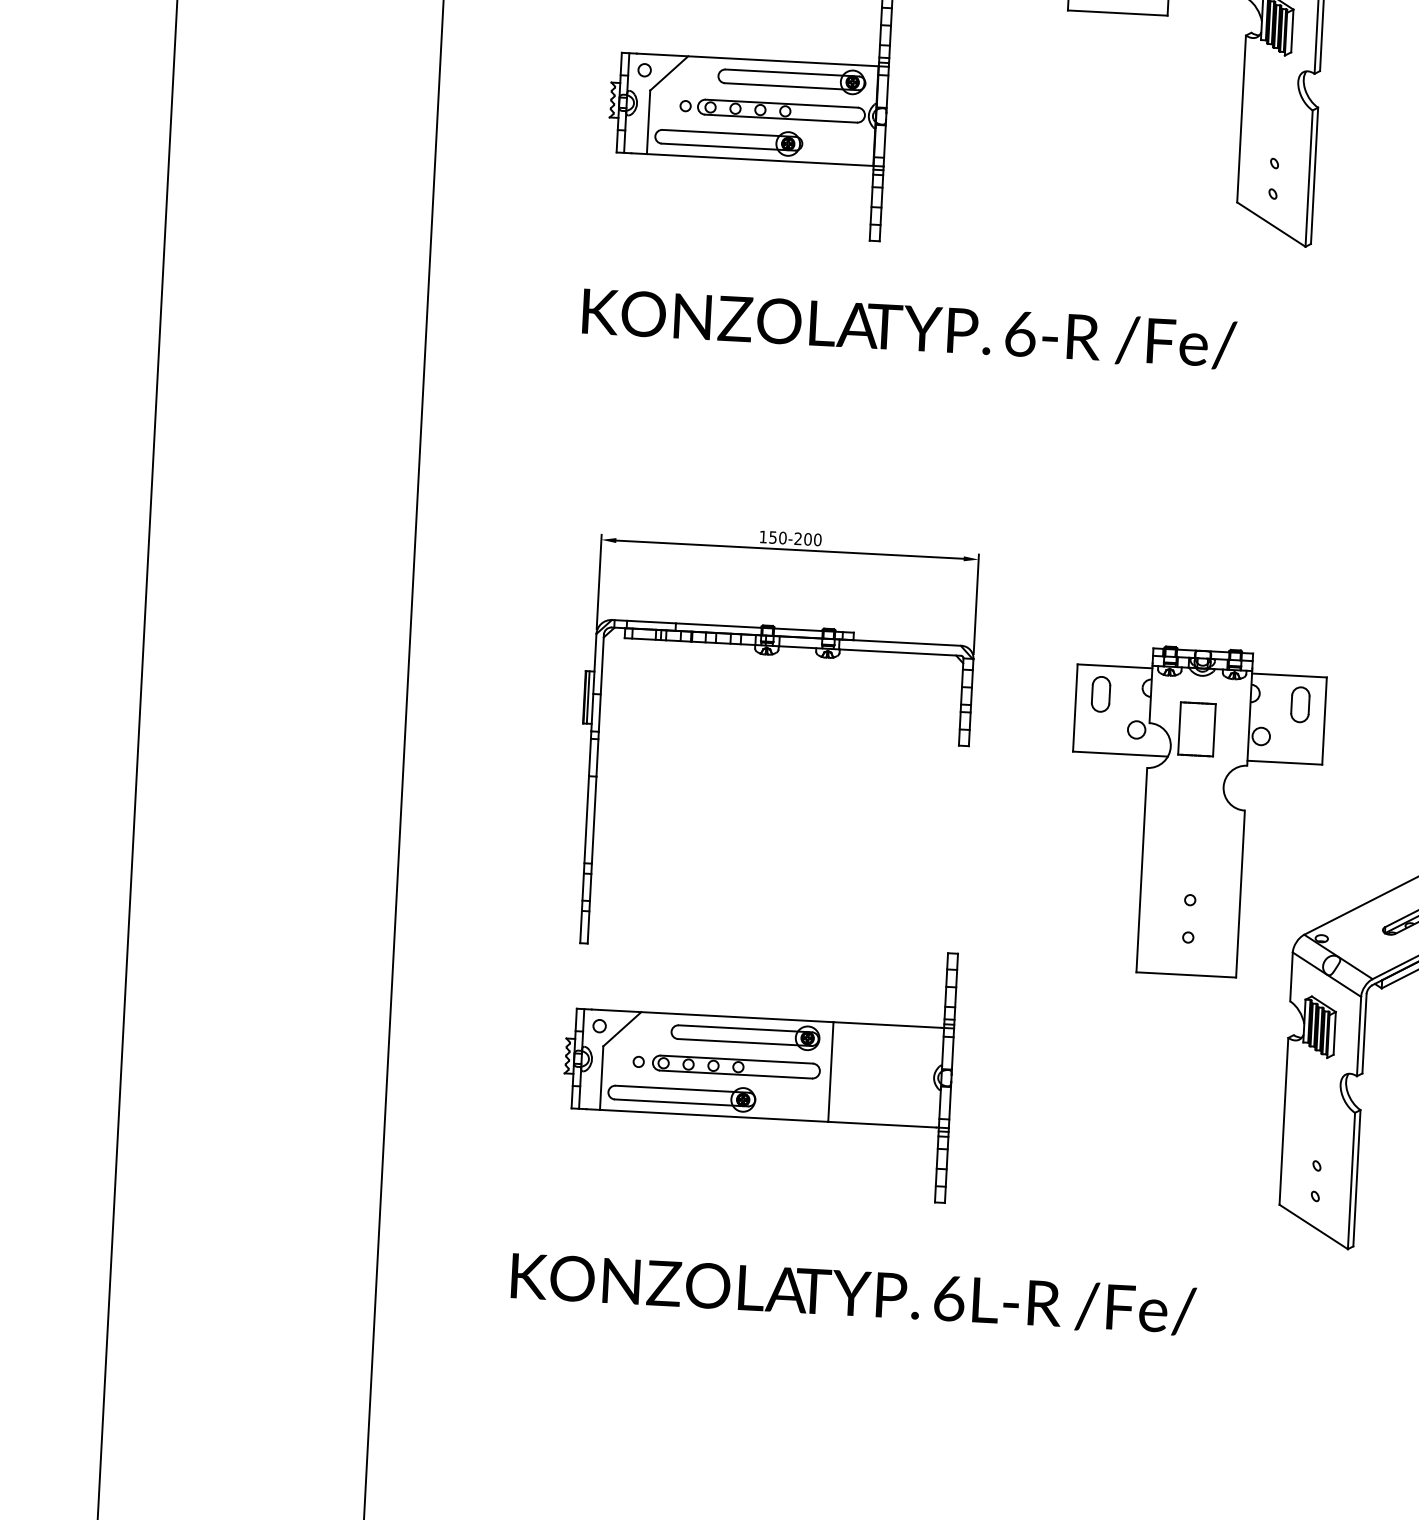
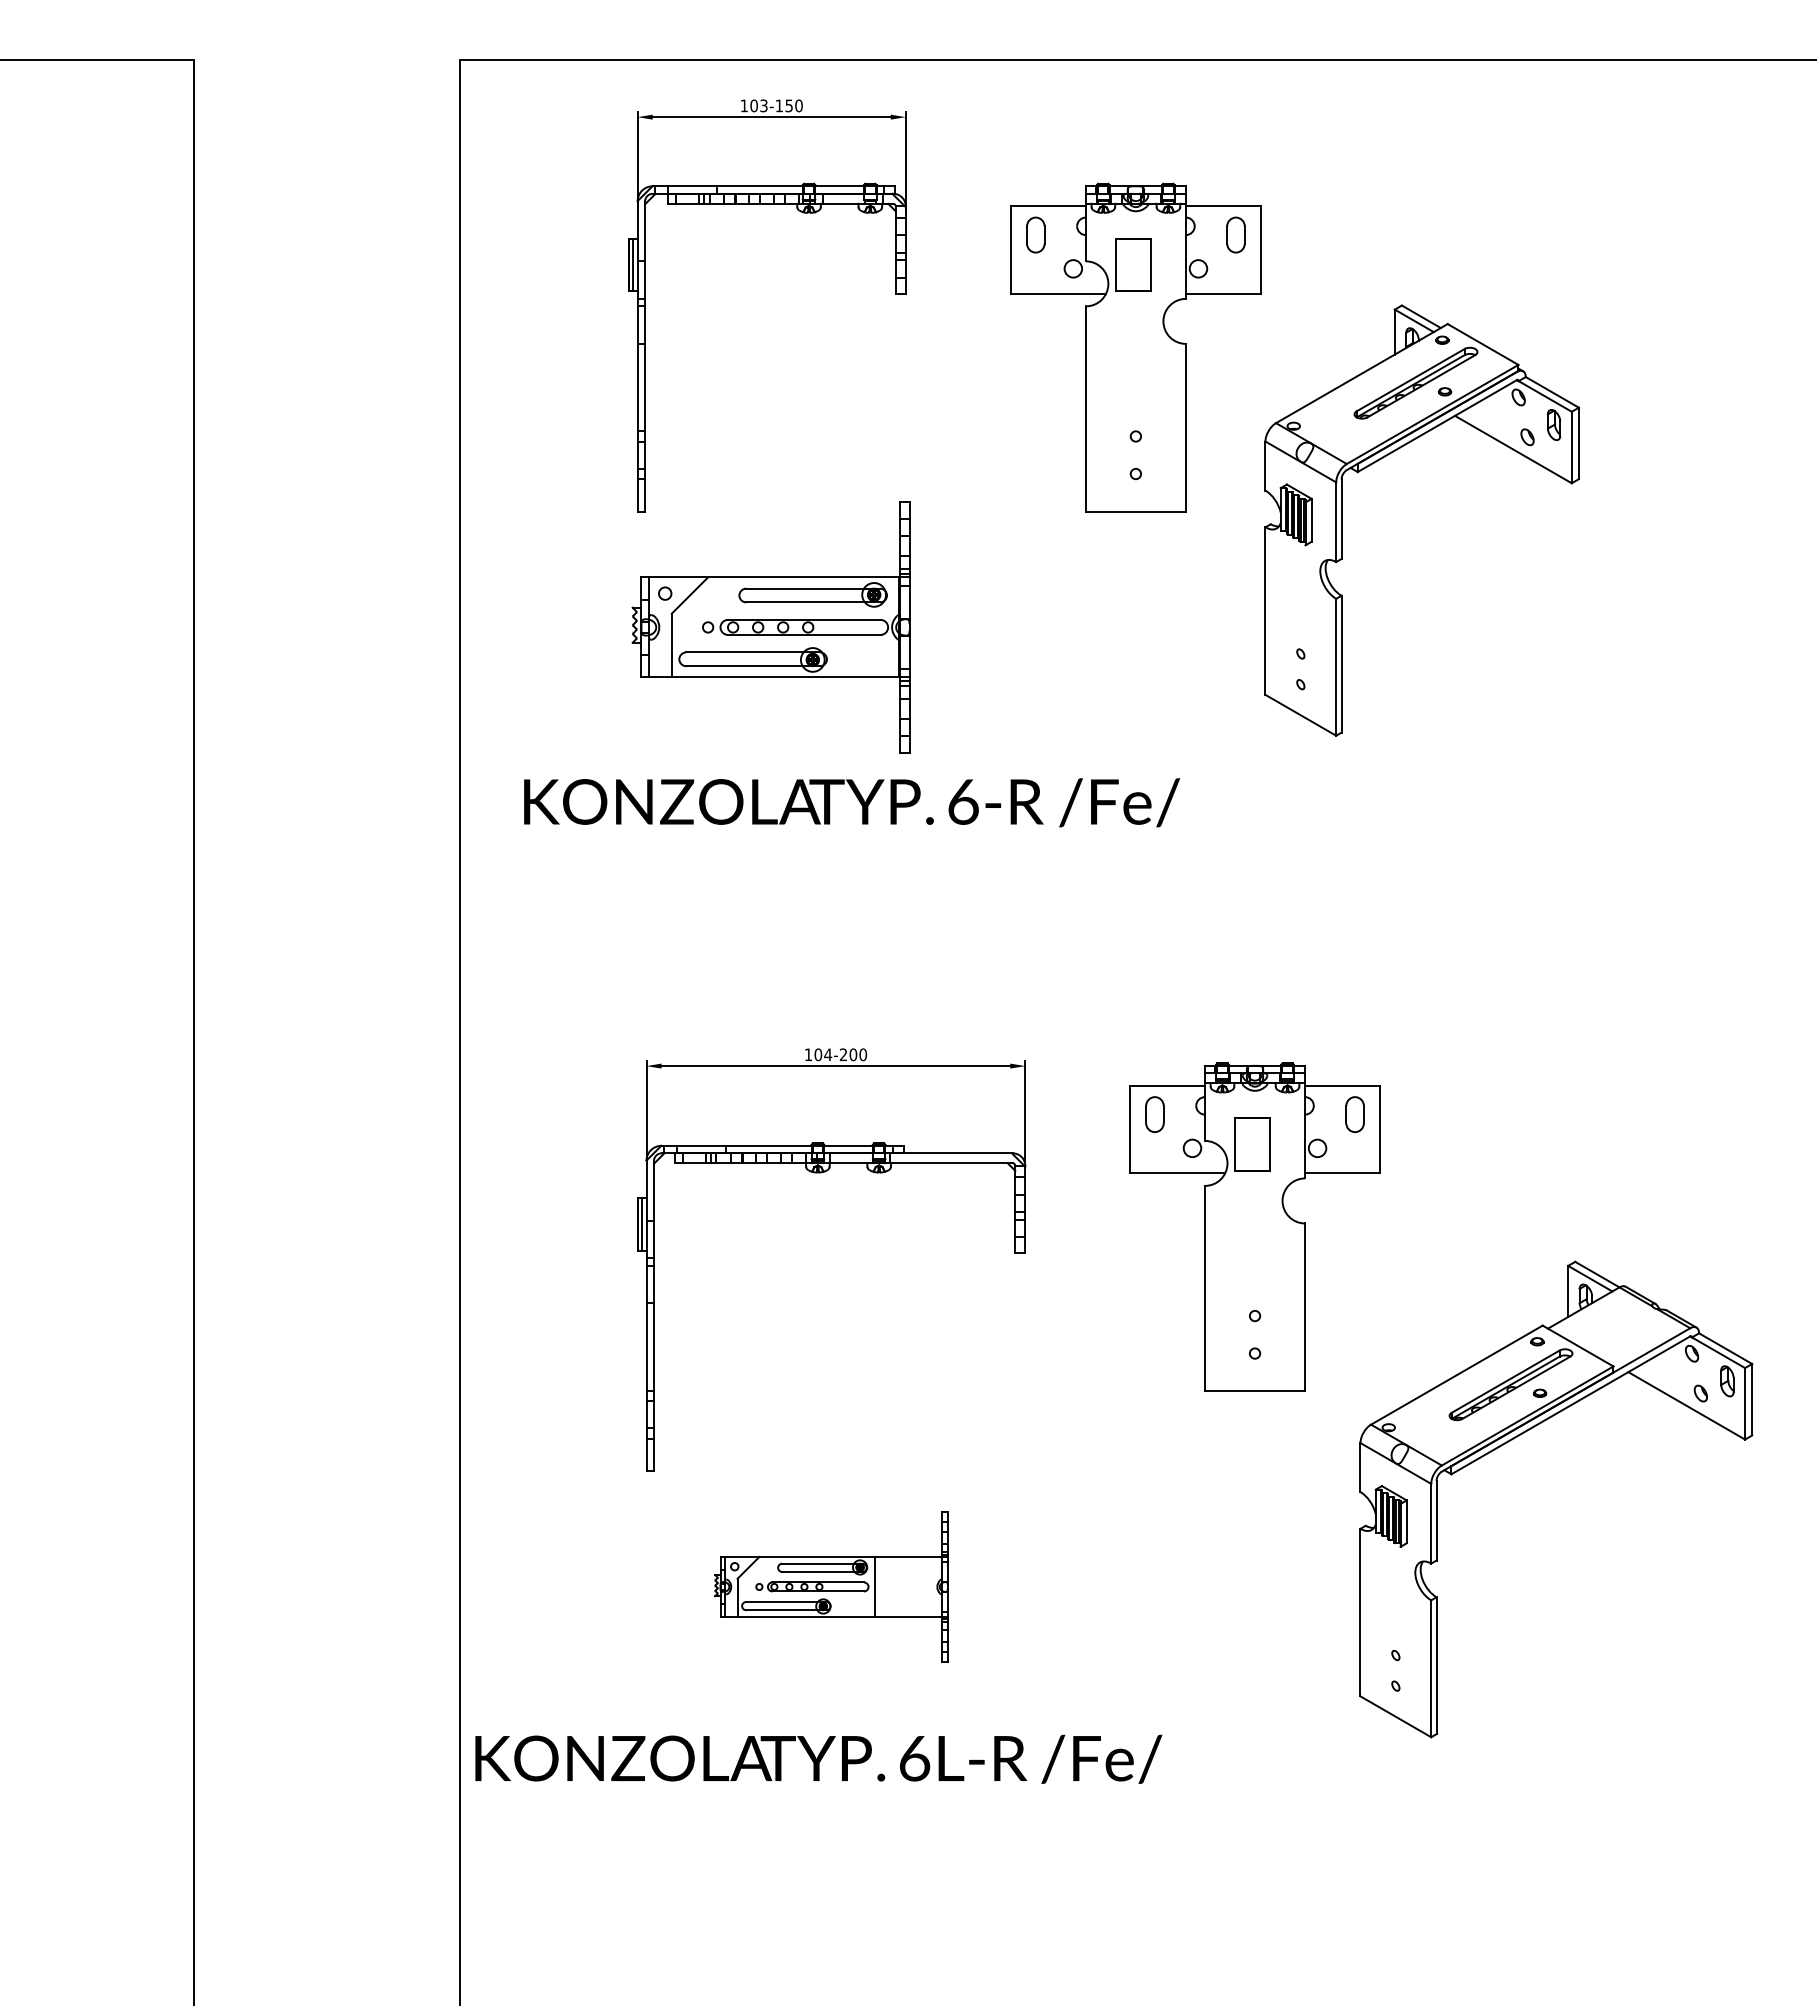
text: (910, 328) -> (852, 802), moved
text: (778, 537) -> (823, 1054), 150-200 -> 104-200
part: (1194, 810) -> (1254, 1226), moved
part: (758, 1067) -> (831, 1586), size x0.6
text: (853, 1293) -> (818, 1758), moved

